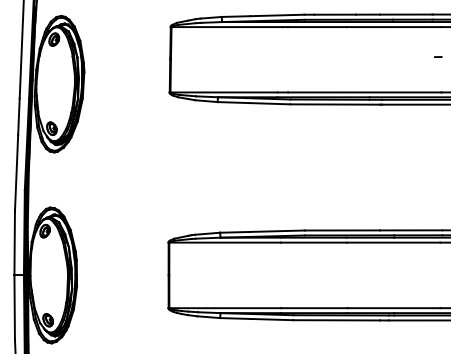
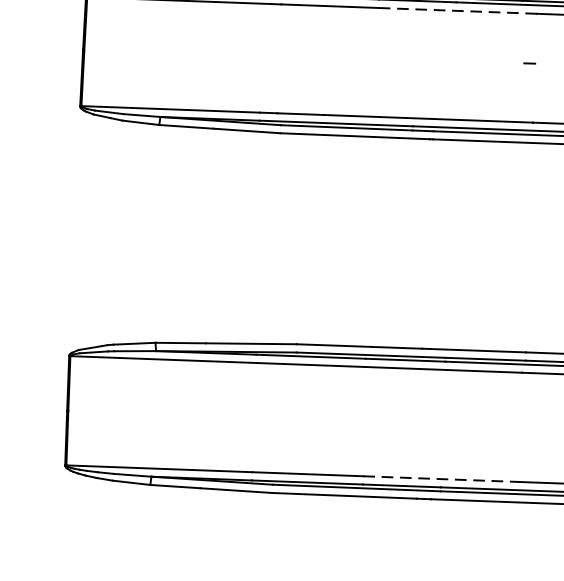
line: (393, 27) -> (456, 11), solid -> dashed
line: (394, 308) -> (441, 479), solid -> dashed

